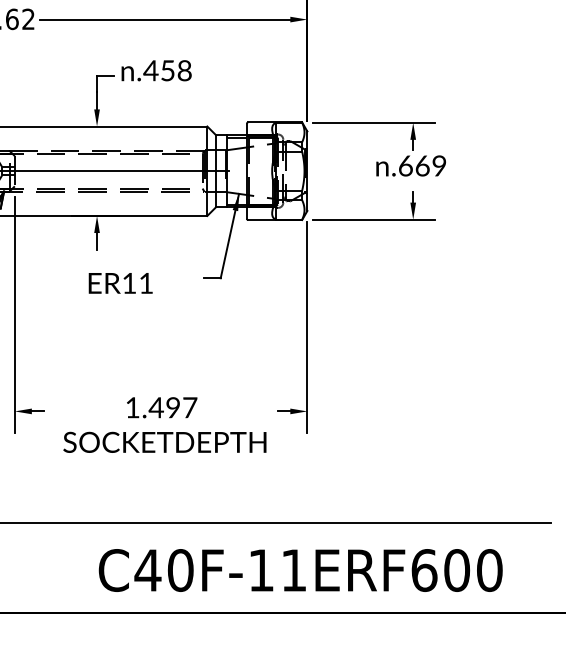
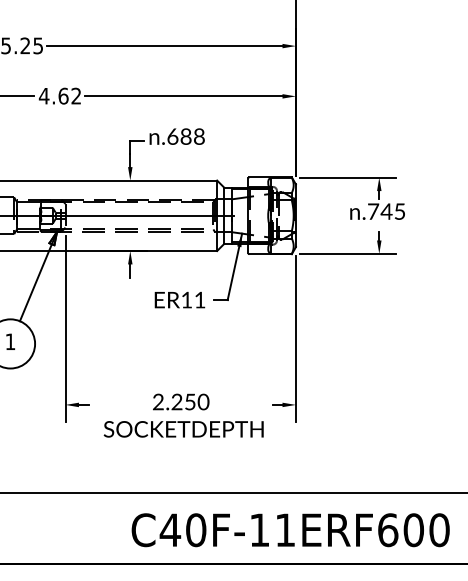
text: (158, 70) -> (178, 136), .458 -> .688
text: (422, 165) -> (386, 211), .669 -> .745
text: (120, 282) -> (179, 299), moved
text: (162, 407) -> (181, 401), 1.497 -> 2.250

